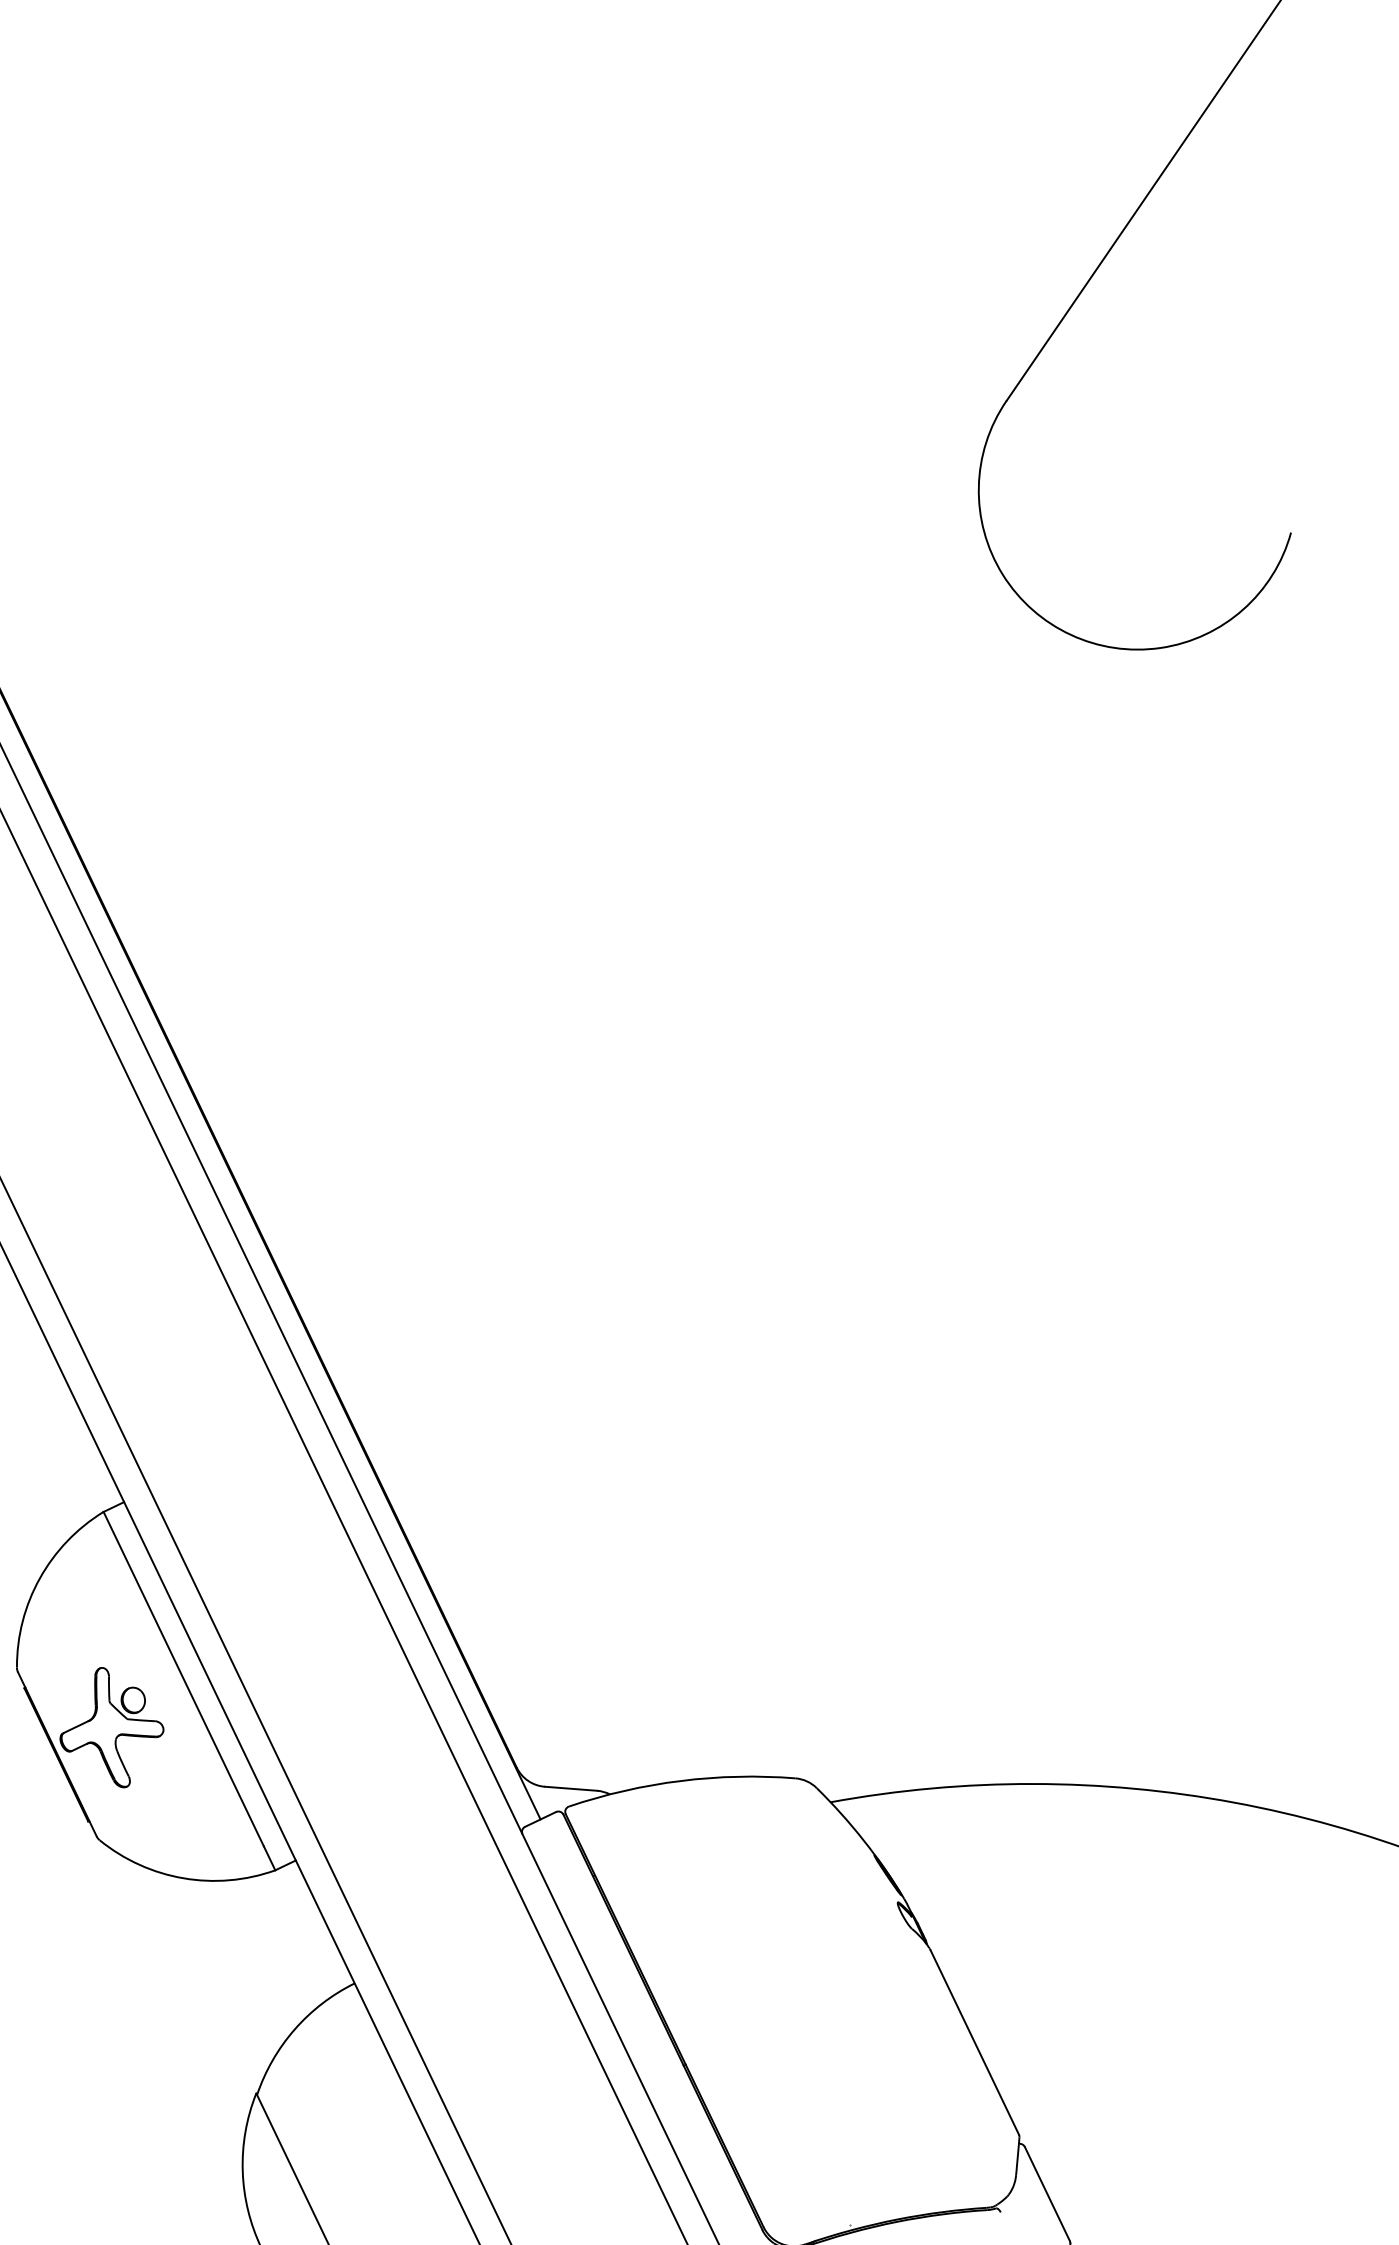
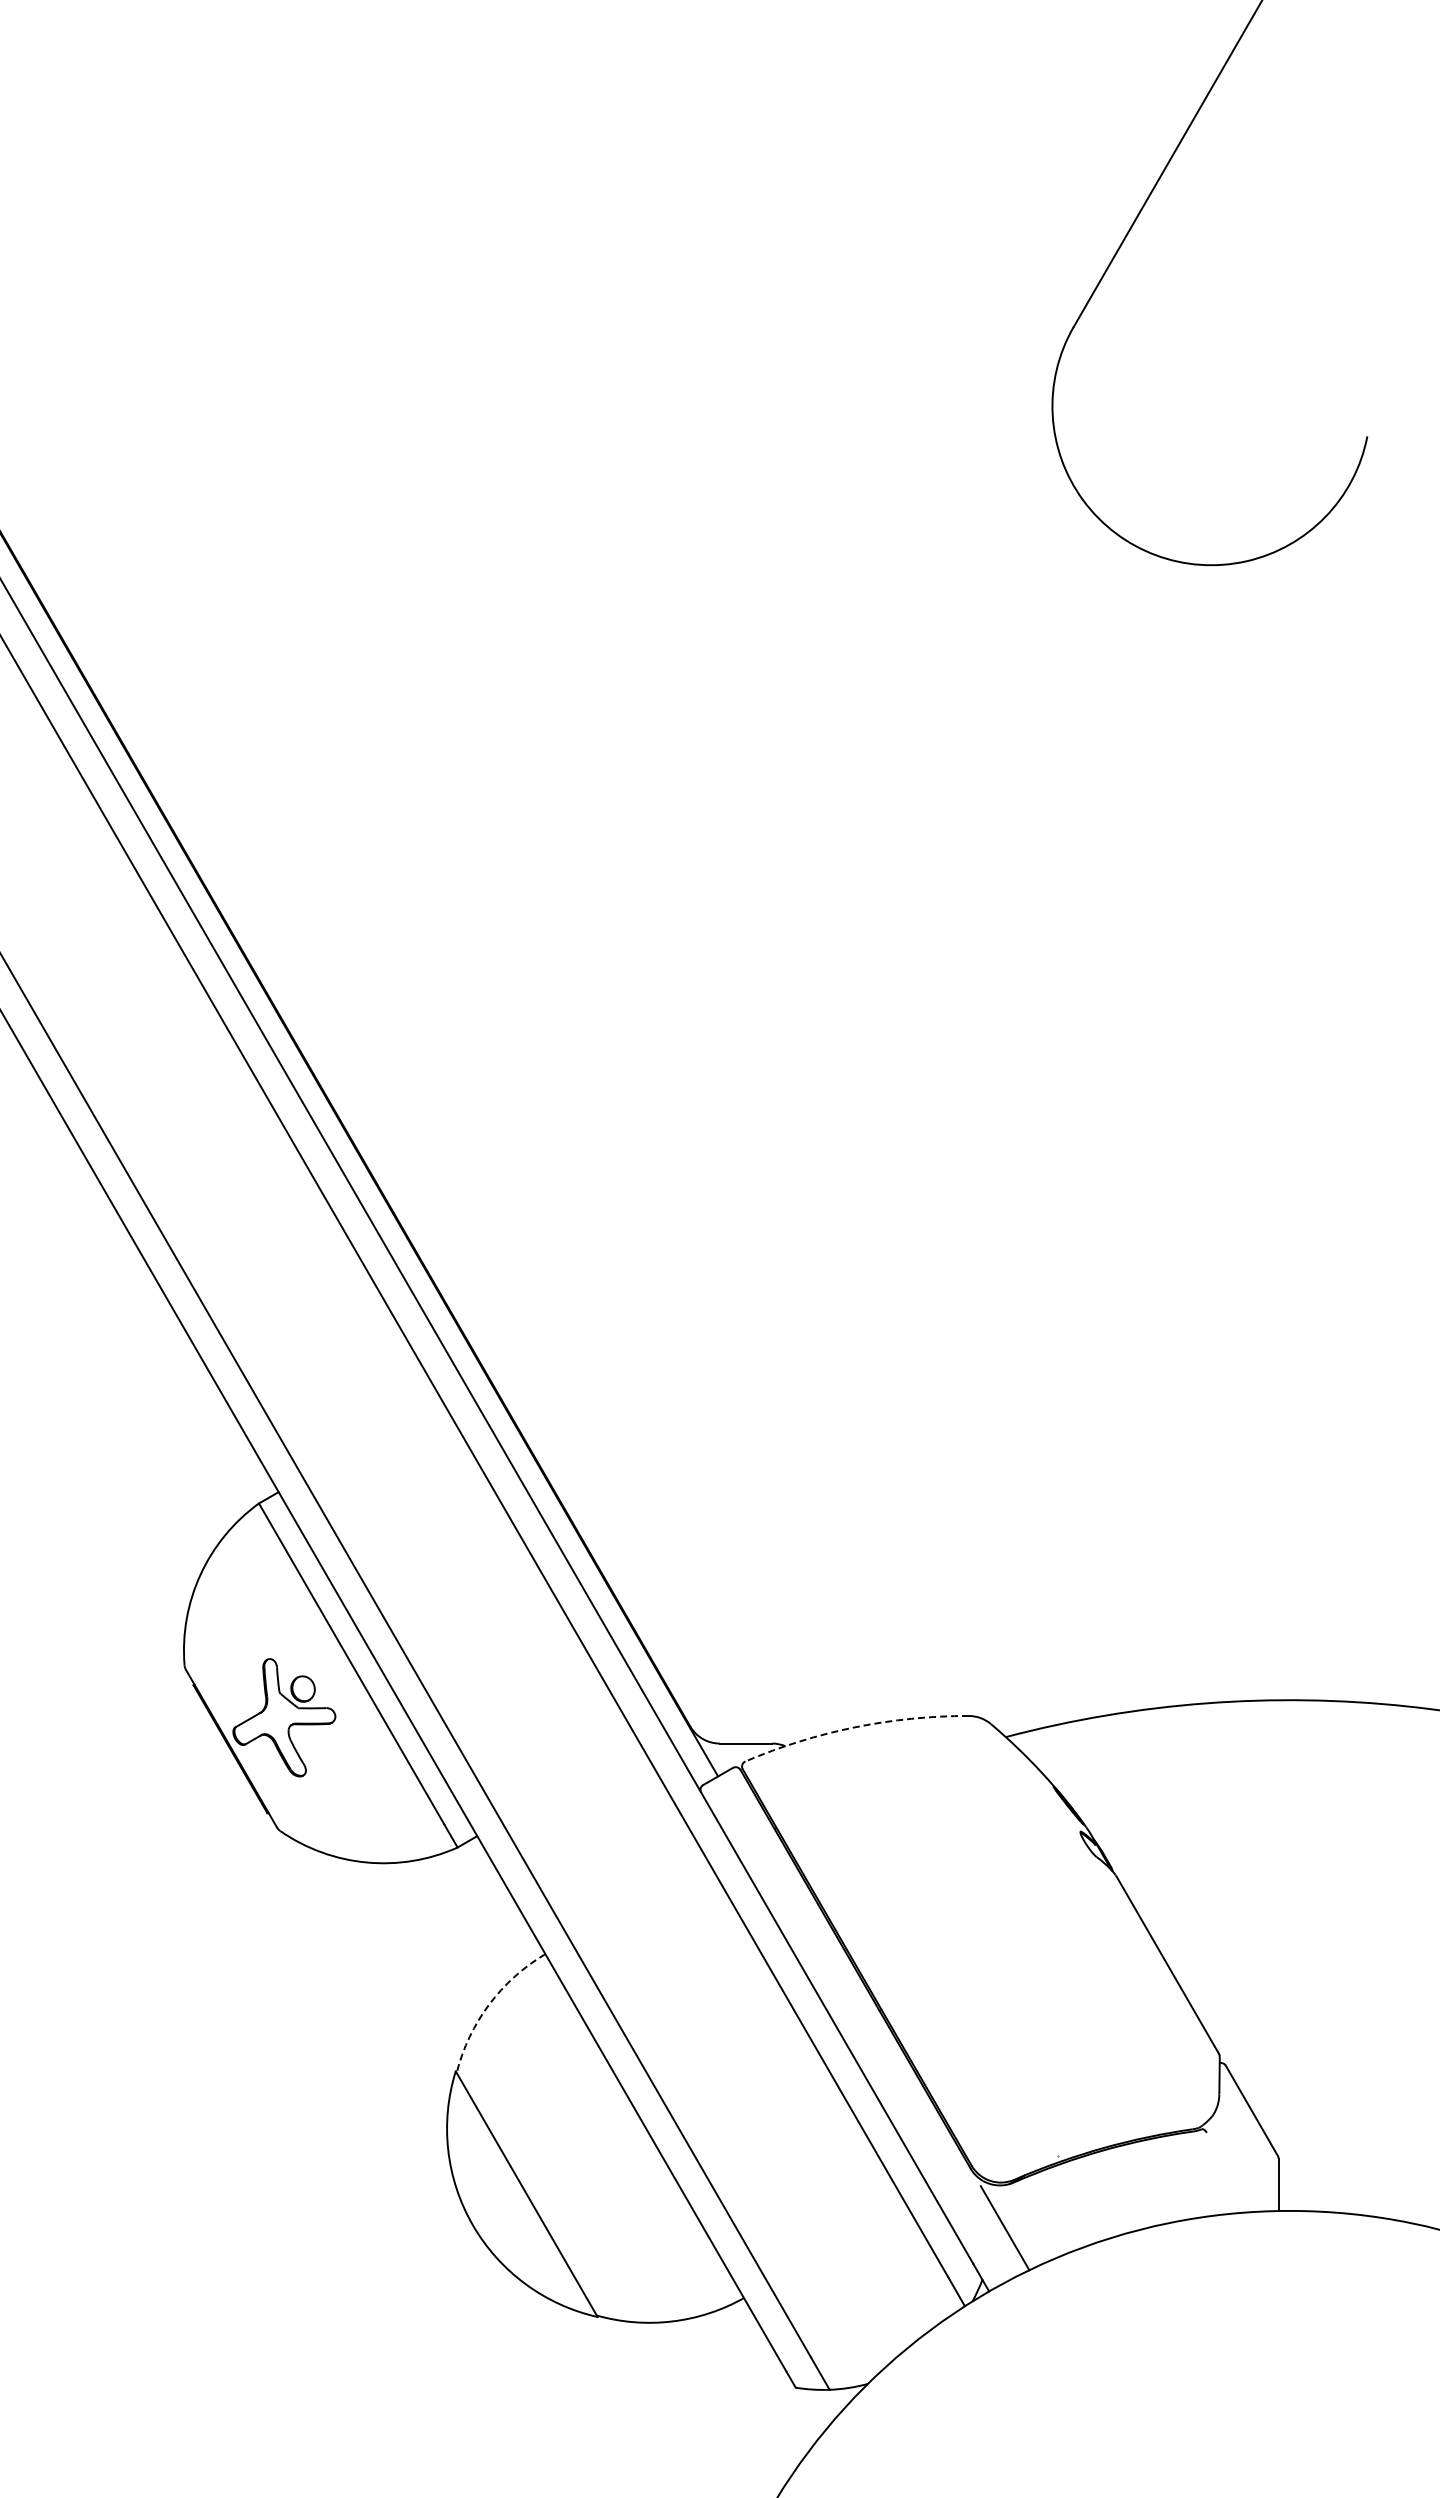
arc: (680, 1781) -> (854, 1727), solid -> dashed
arc: (295, 2029) -> (489, 2004), solid -> dashed

